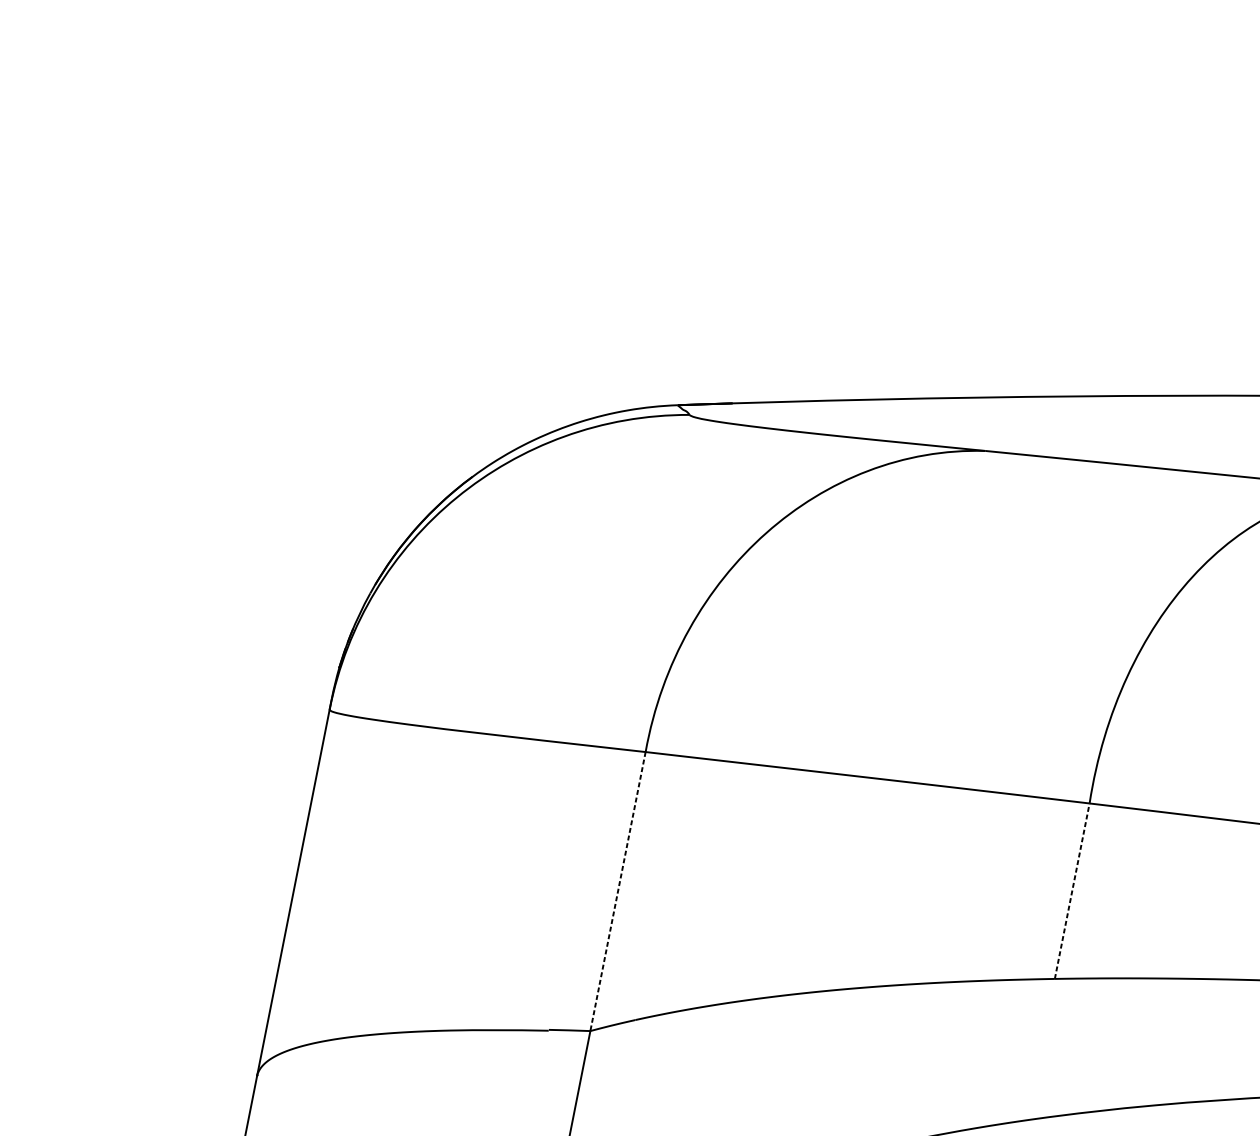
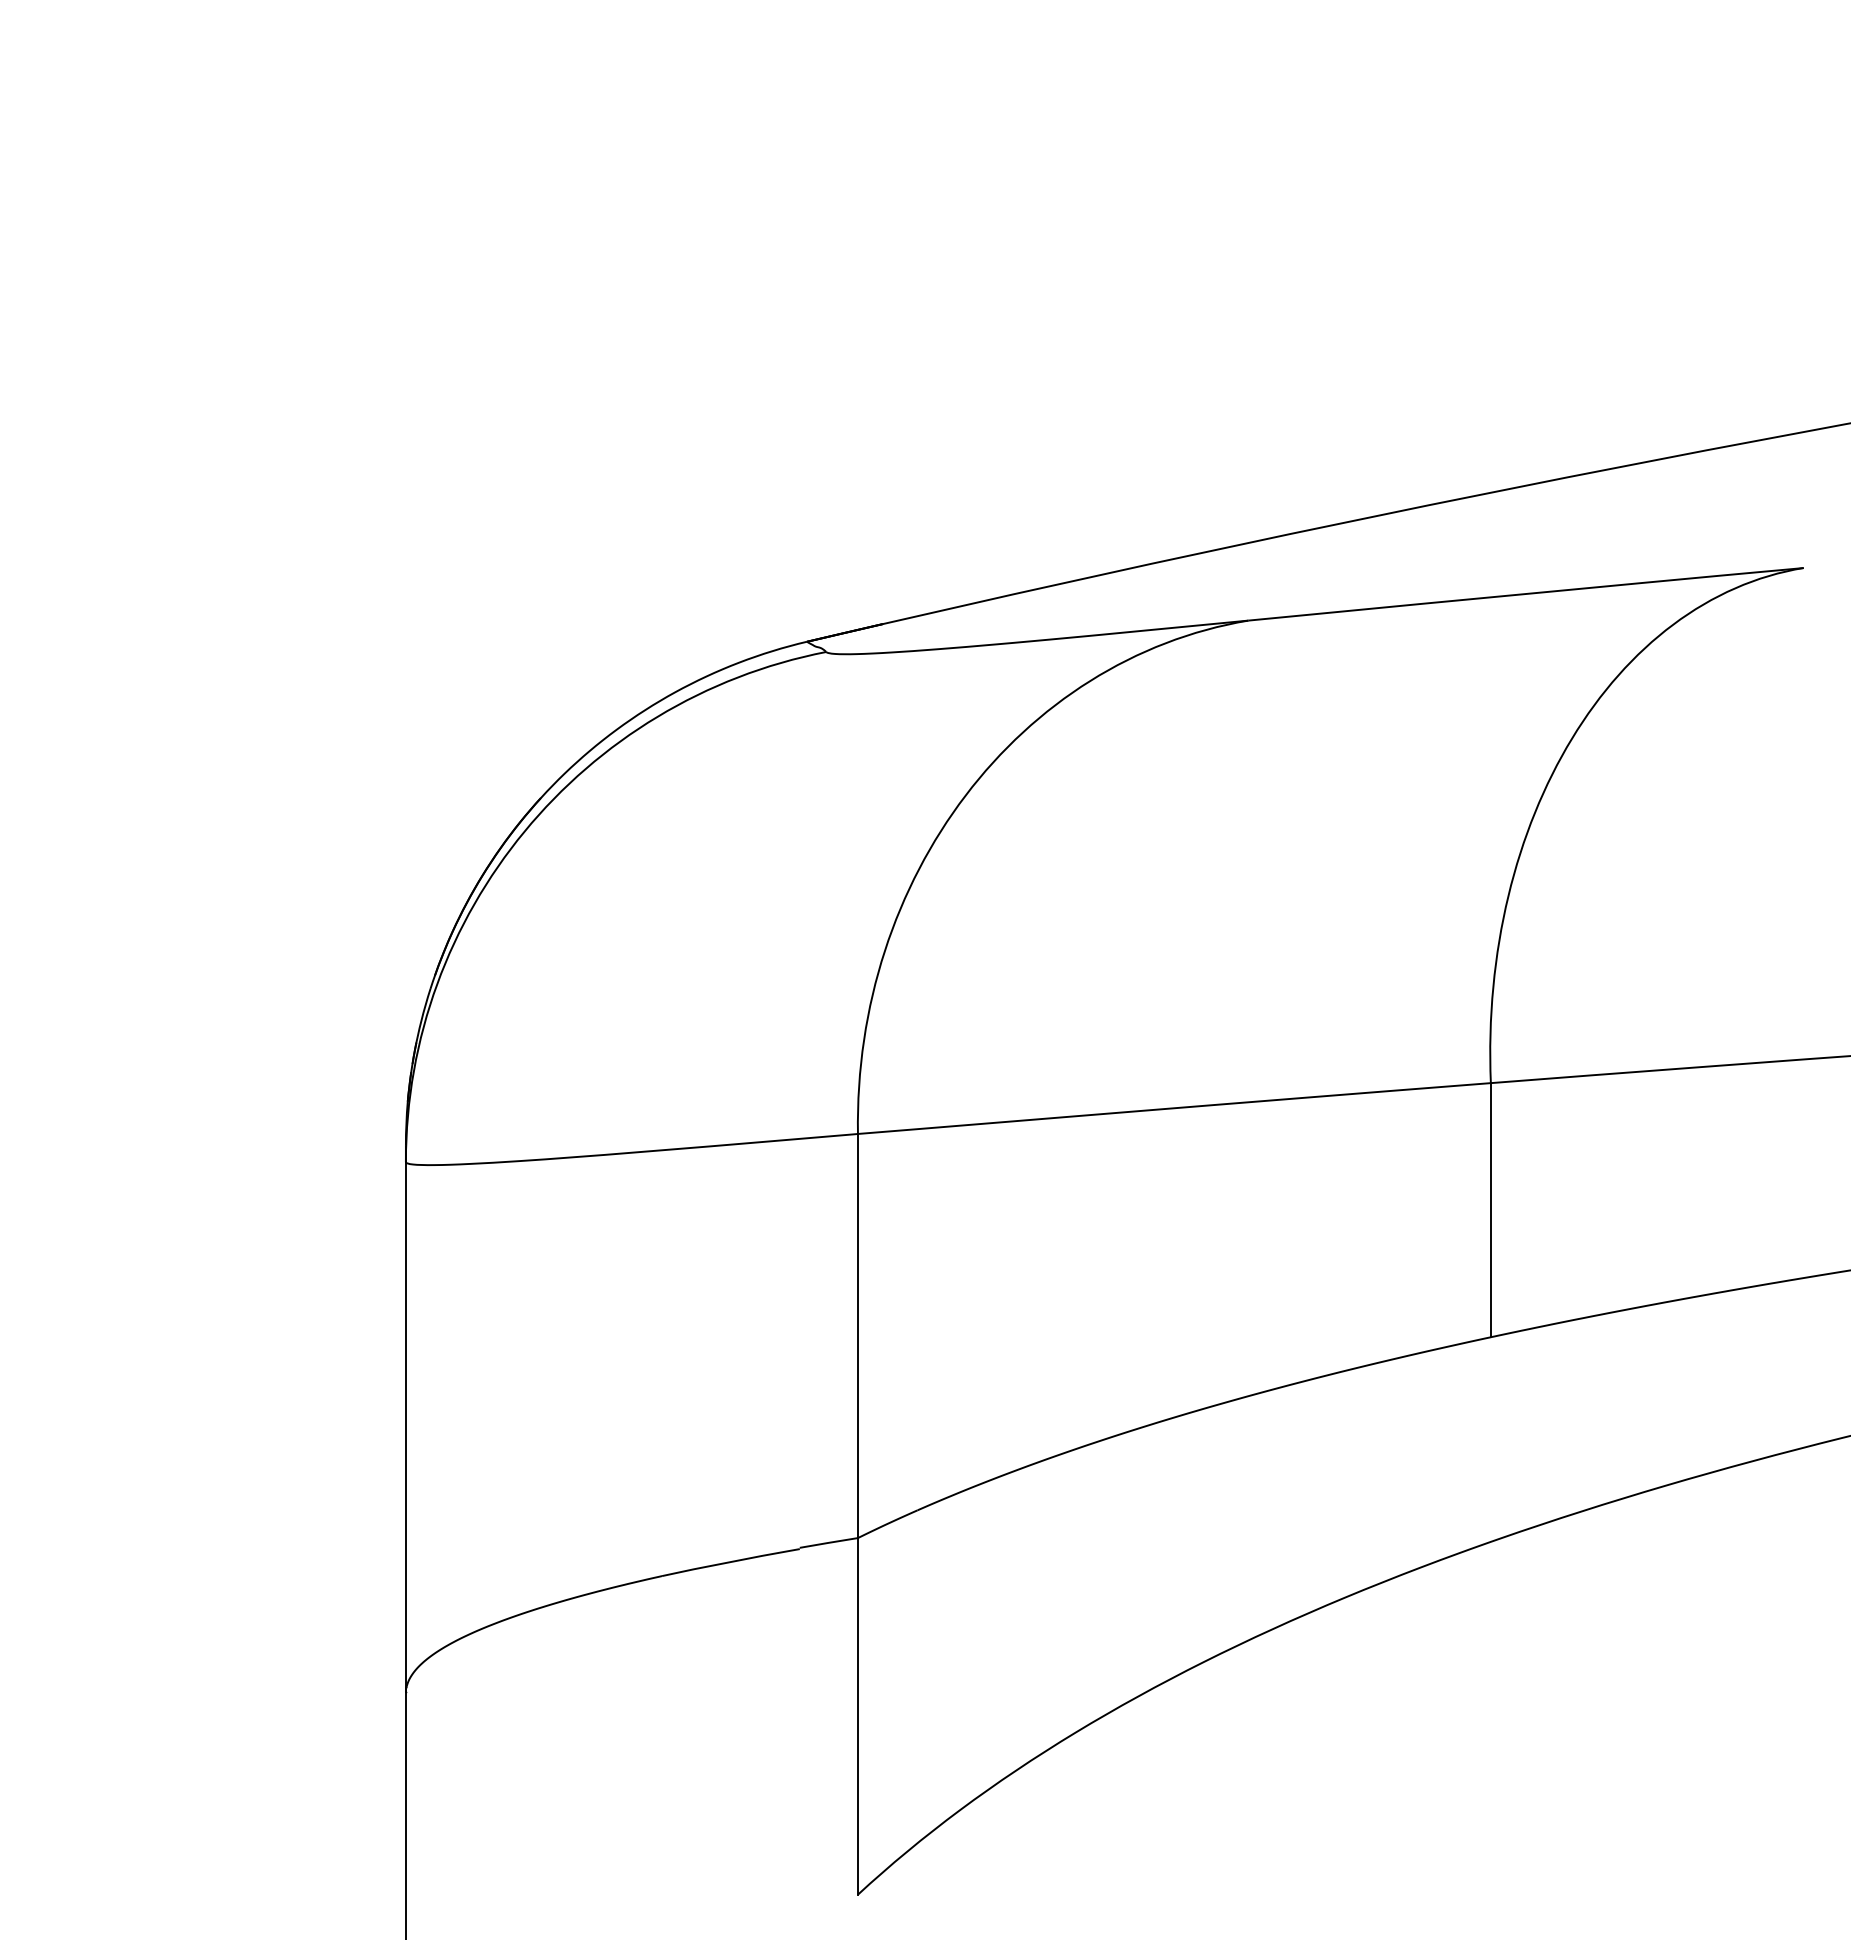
line: (1072, 890) -> (1490, 1209), dashed -> solid
line: (617, 891) -> (857, 1336), dashed -> solid

